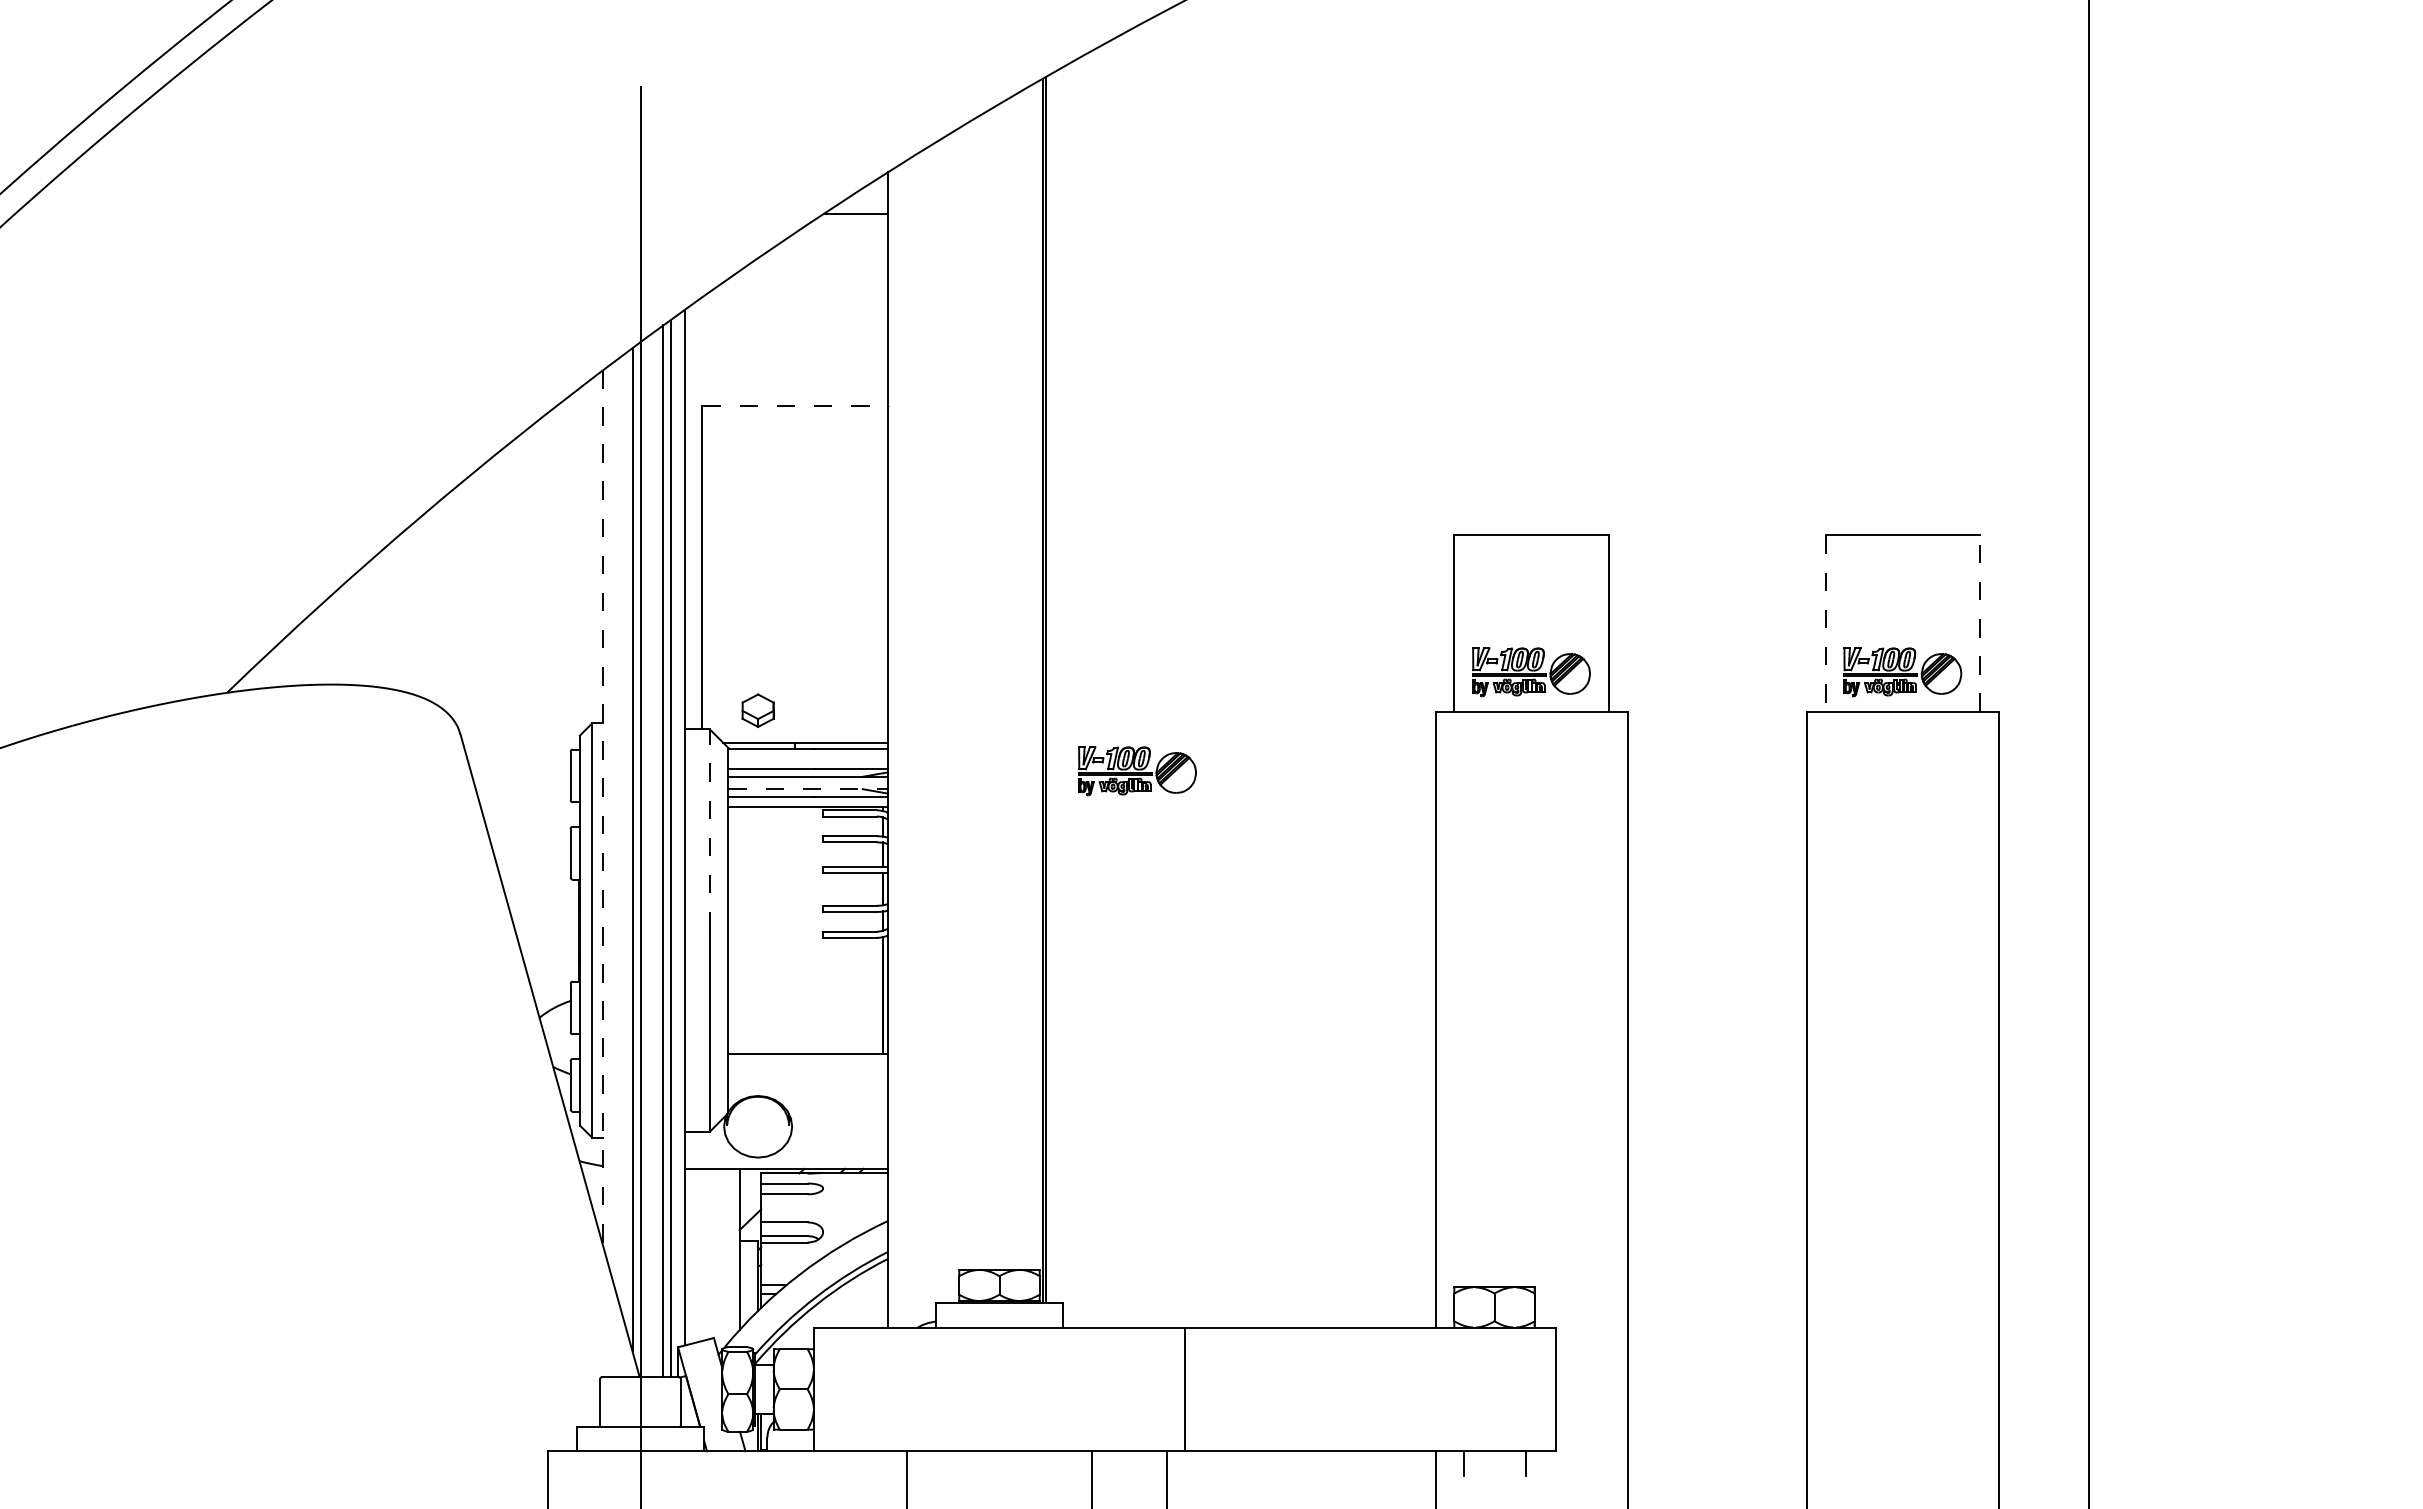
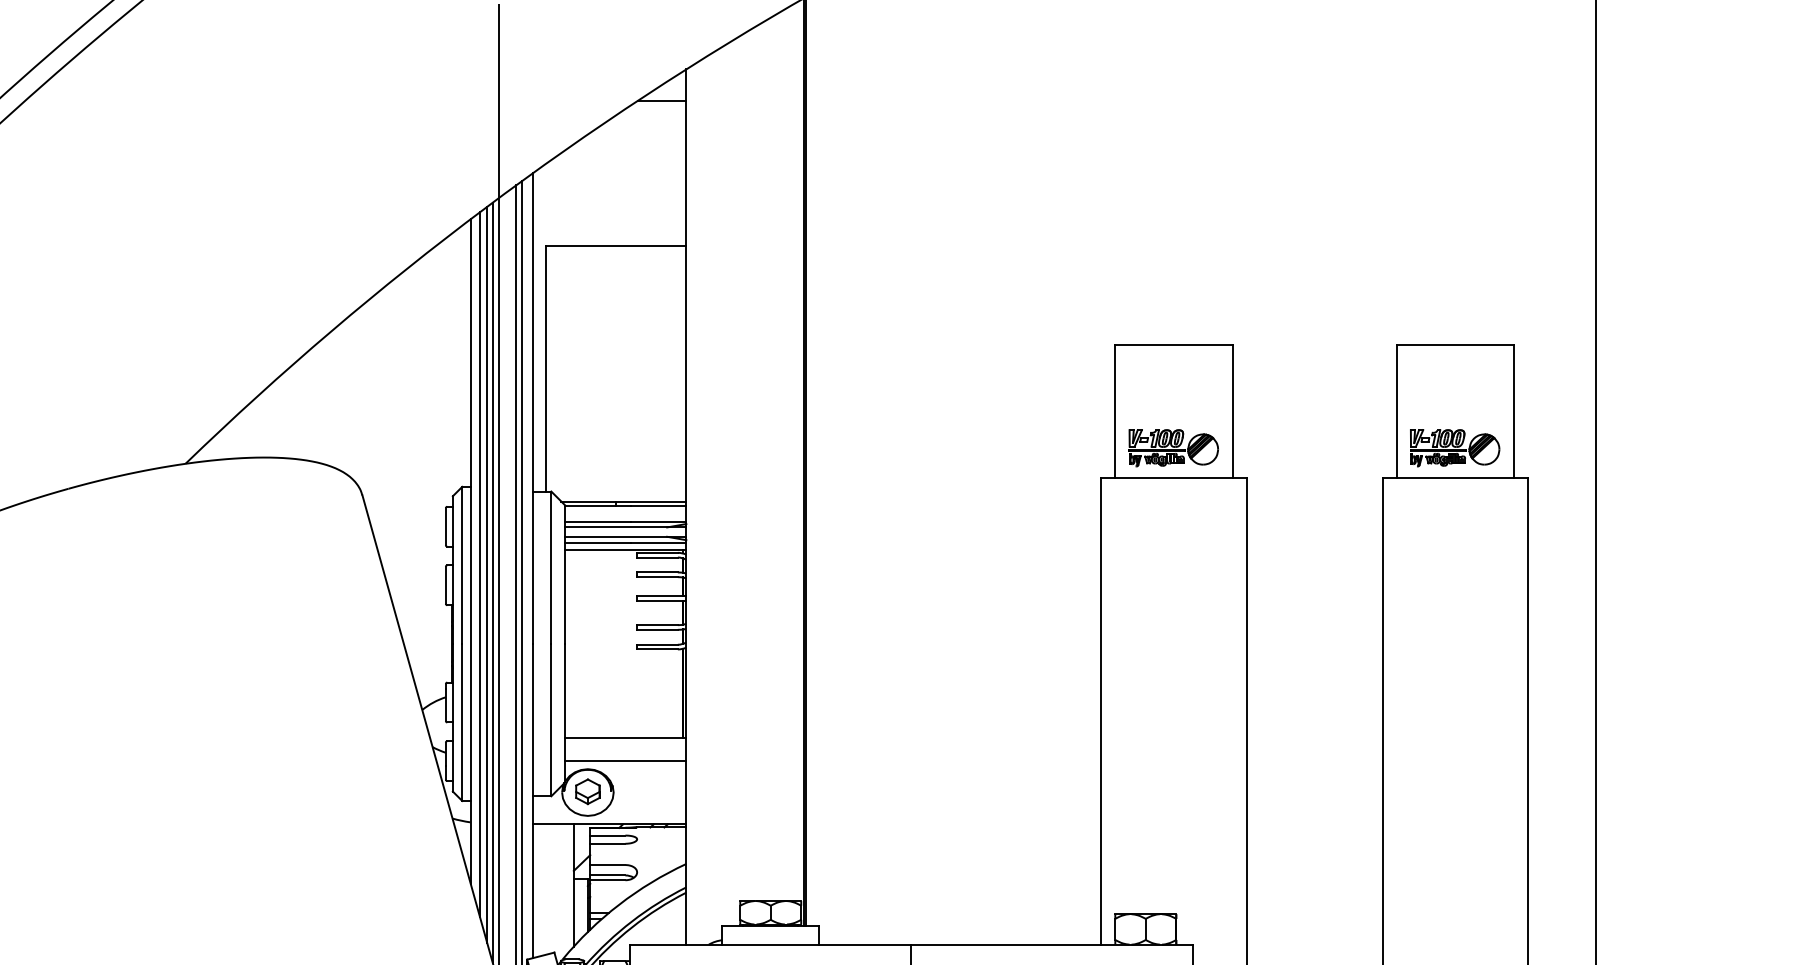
line: (795, 405) -> (616, 246), dashed -> solid
line: (1980, 623) -> (1513, 411), dashed -> solid
line: (1825, 624) -> (1396, 412), dashed -> solid
part: (757, 710) -> (587, 791), moved
part: (1137, 771) -> (875, 523), removed
line: (808, 789) -> (626, 537), dashed -> solid
line: (603, 808) -> (470, 551), dashed -> solid
line: (615, 825) -> (479, 564), added
line: (709, 830) -> (551, 568), dashed -> solid
line: (625, 838) -> (487, 574), added
line: (808, 1084) -> (626, 760), added

